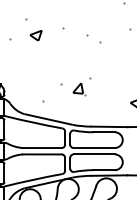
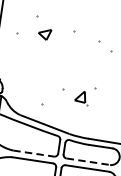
line: (42, 148) -> (33, 154), solid -> dashed
line: (94, 148) -> (88, 162), solid -> dashed

